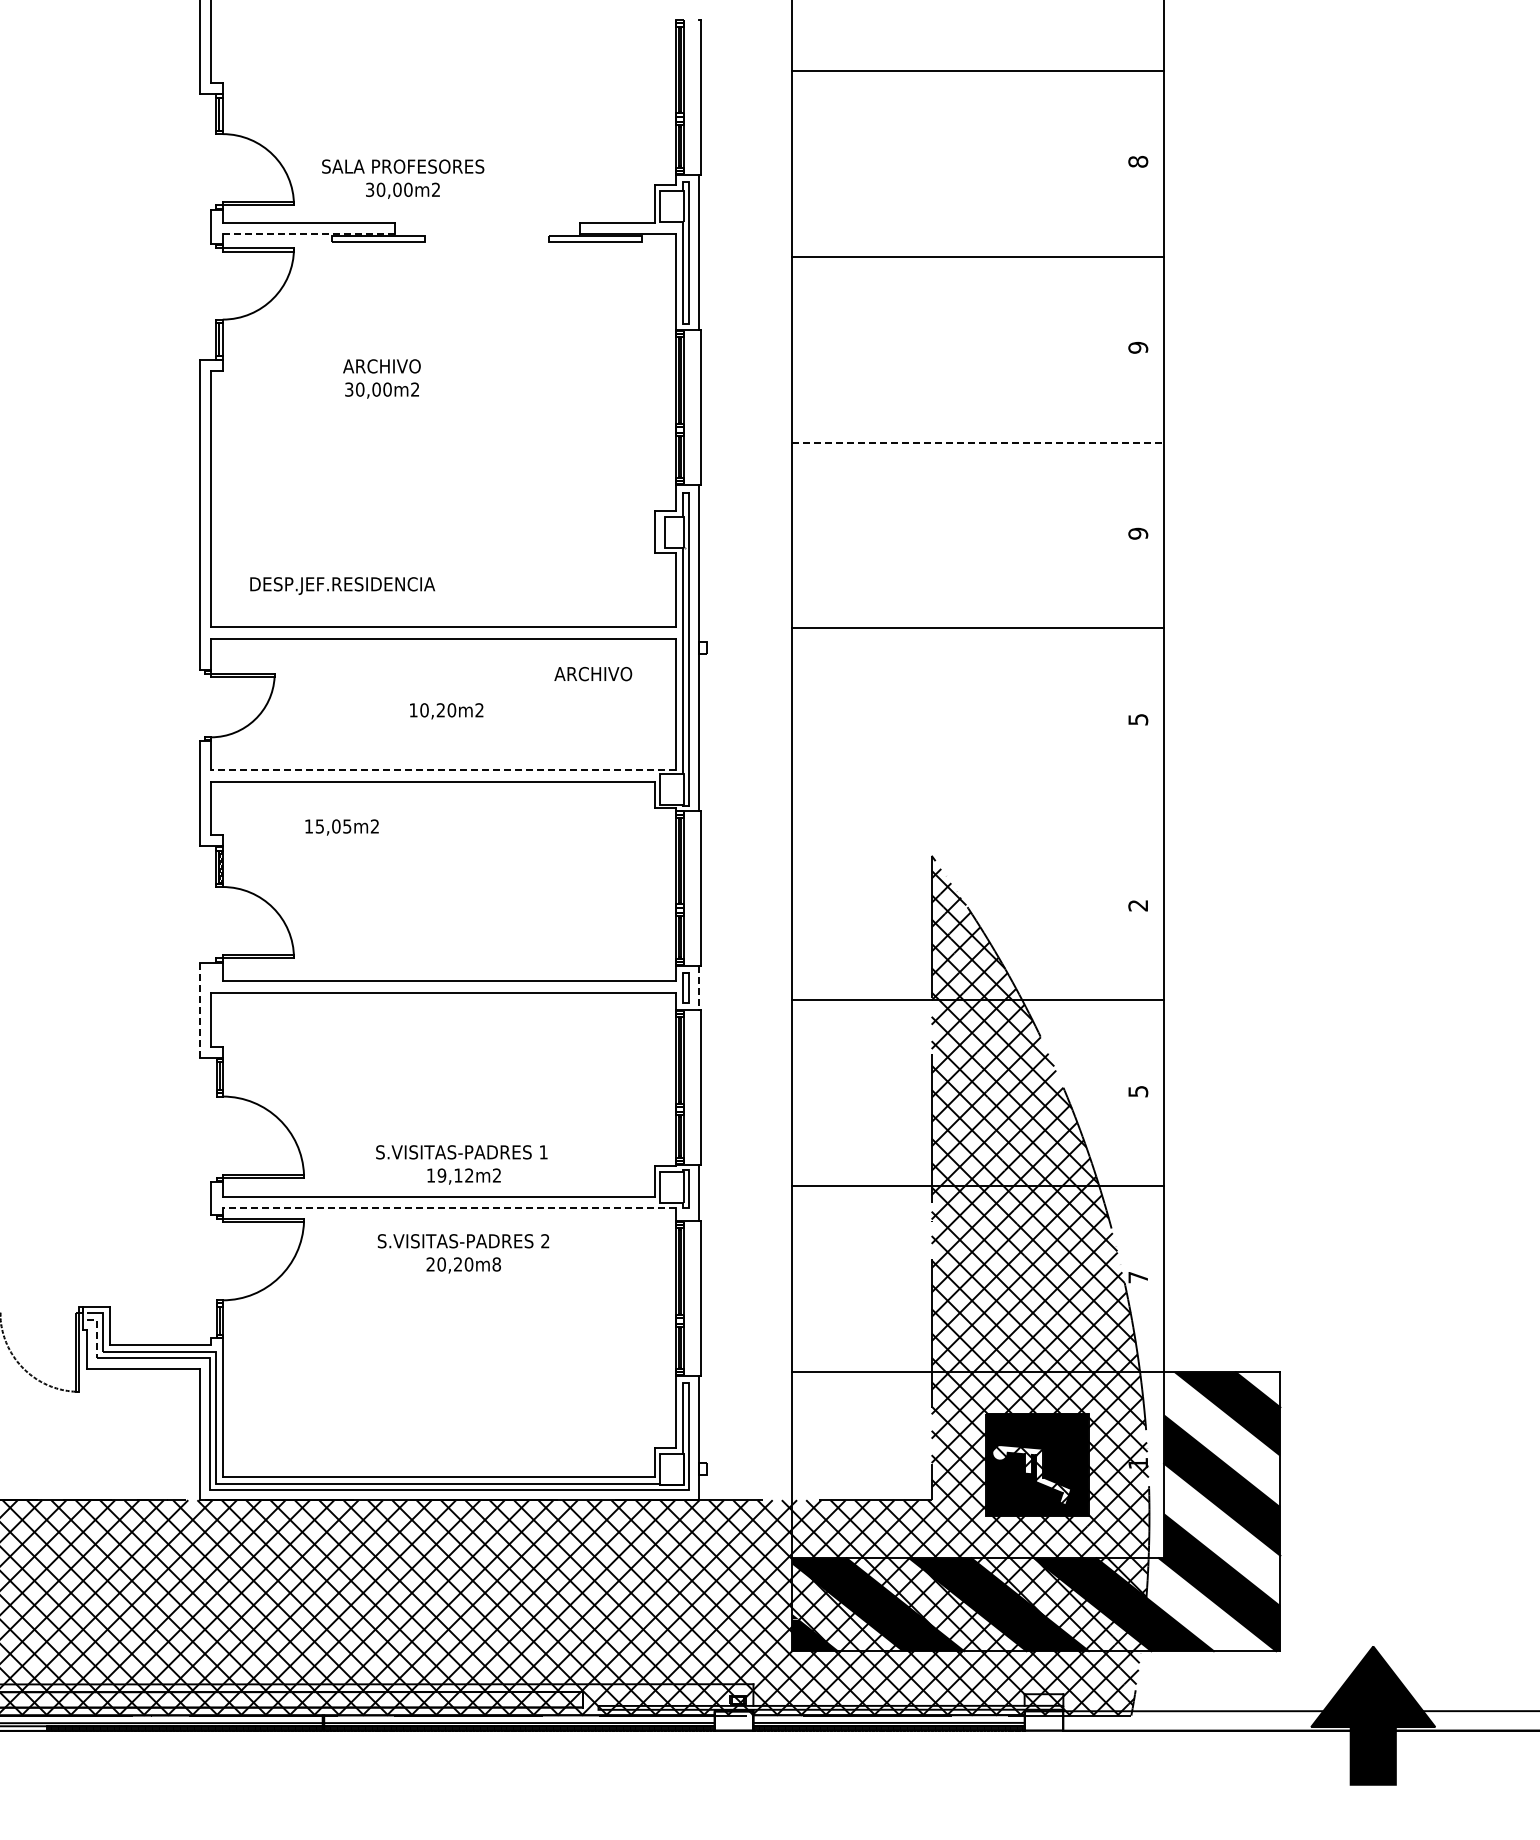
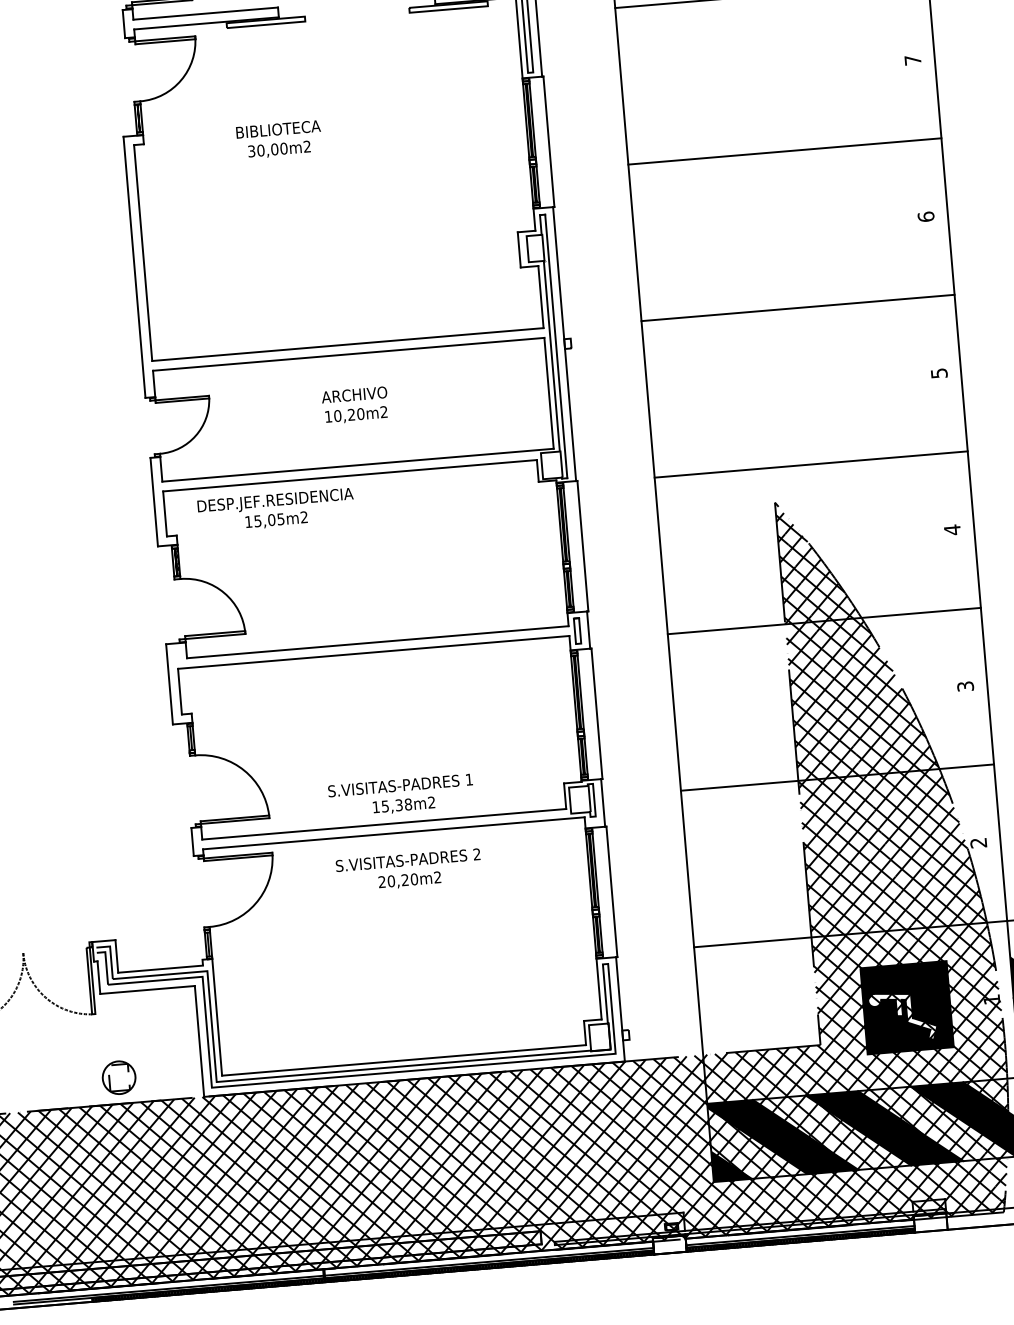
line: (308, 234) -> (206, 23), dashed -> solid
text: (1138, 347) -> (913, 60), 9 -> 7
text: (382, 366) -> (278, 129), ARCHIVO -> BIBLIOTECA
line: (978, 442) -> (785, 151), dashed -> solid
text: (1138, 533) -> (926, 216), 9 -> 6
text: (342, 585) -> (275, 501), moved
text: (593, 674) -> (354, 395), moved
line: (443, 770) -> (358, 465), dashed -> solid
line: (978, 814) -> (811, 464), added
text: (1137, 905) -> (951, 529), 2 -> 4
line: (699, 988) -> (588, 630), dashed -> solid
line: (199, 1010) -> (169, 684), dashed -> solid
text: (1137, 1091) -> (964, 686), 5 -> 3
text: (455, 1175) -> (396, 805), 19,12m2 -> 15,38m2
line: (449, 1208) -> (394, 833), dashed -> solid
text: (496, 1264) -> (437, 877), 20,20m8 -> 20,20m2
text: (1137, 1277) -> (978, 843), 7 -> 2
line: (97, 1333) -> (106, 963), dashed -> solid
part: (100, 1469) -> (118, 1078), added

